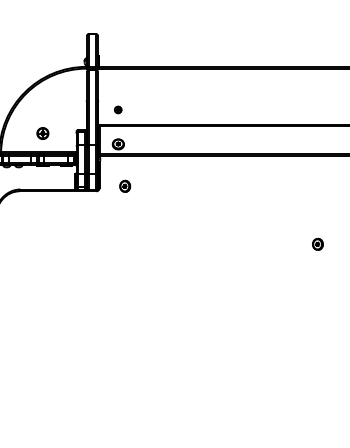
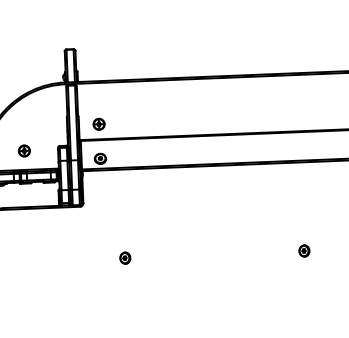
part: (117, 109) -> (98, 123), size x1.67
part: (125, 185) -> (125, 257), moved

